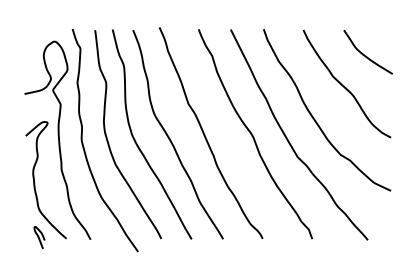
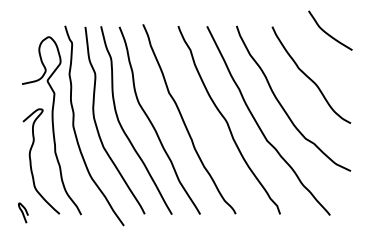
curve: (364, 54) -> (327, 32), moved
curve: (39, 237) -> (23, 212), moved

